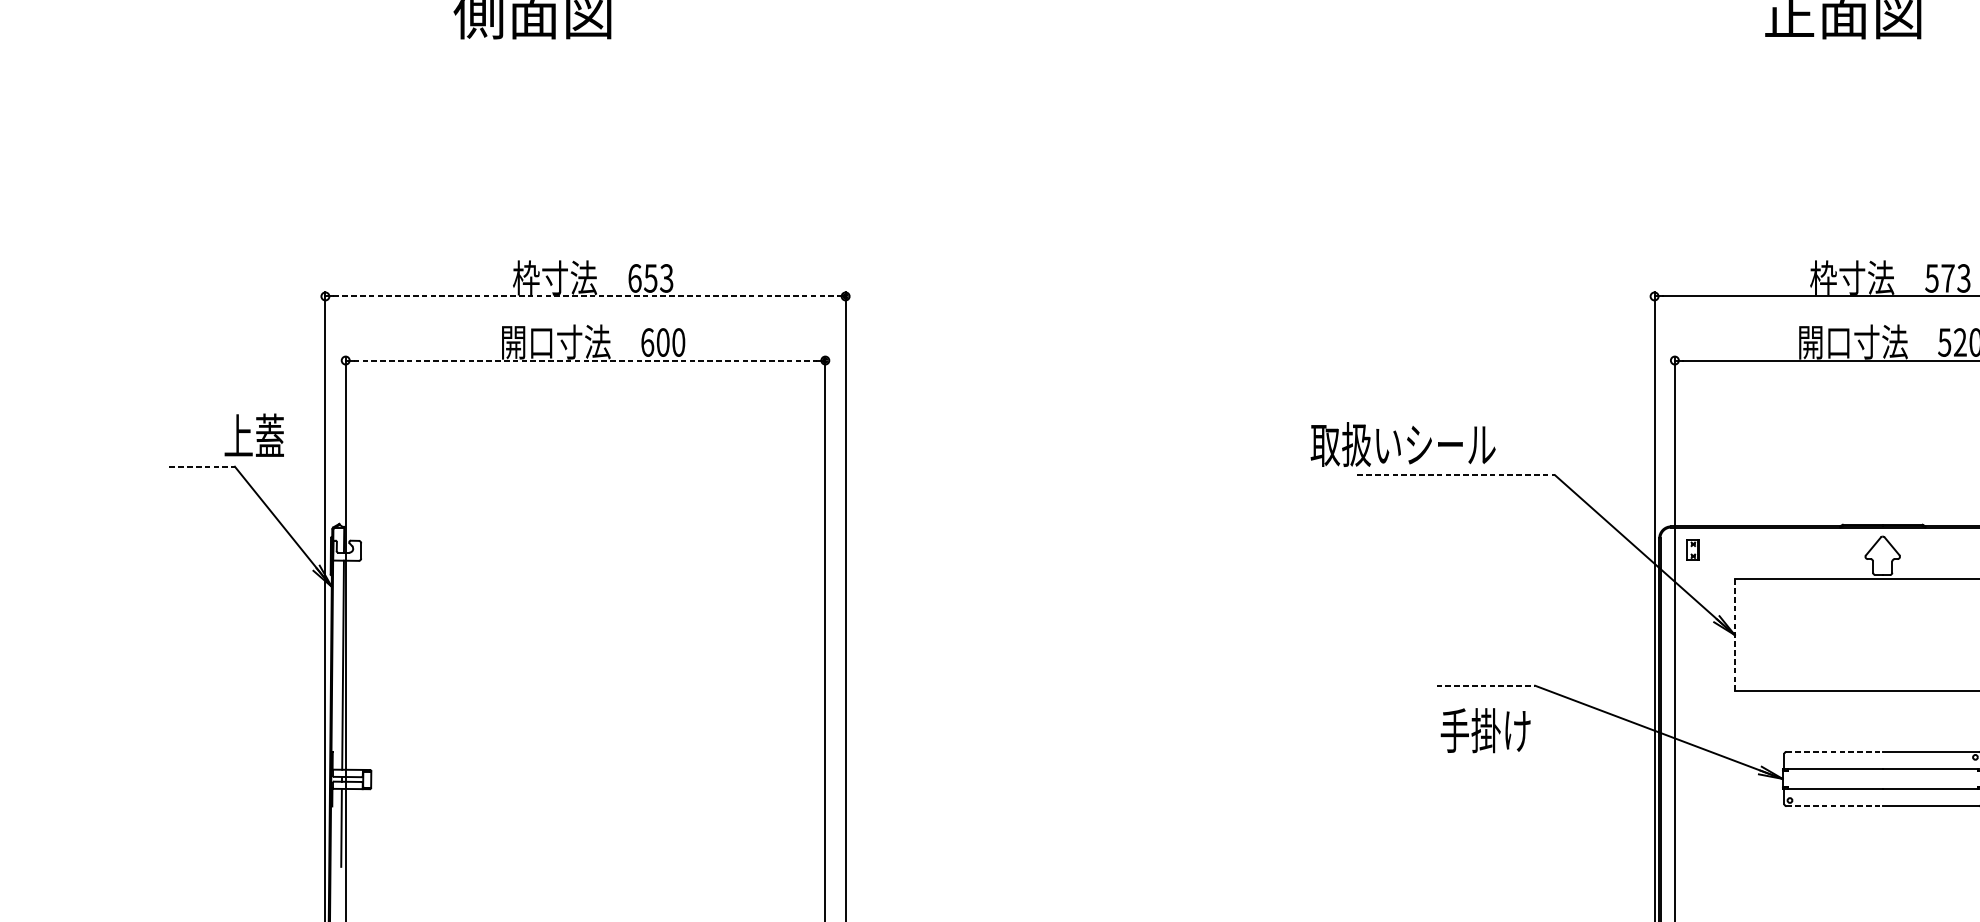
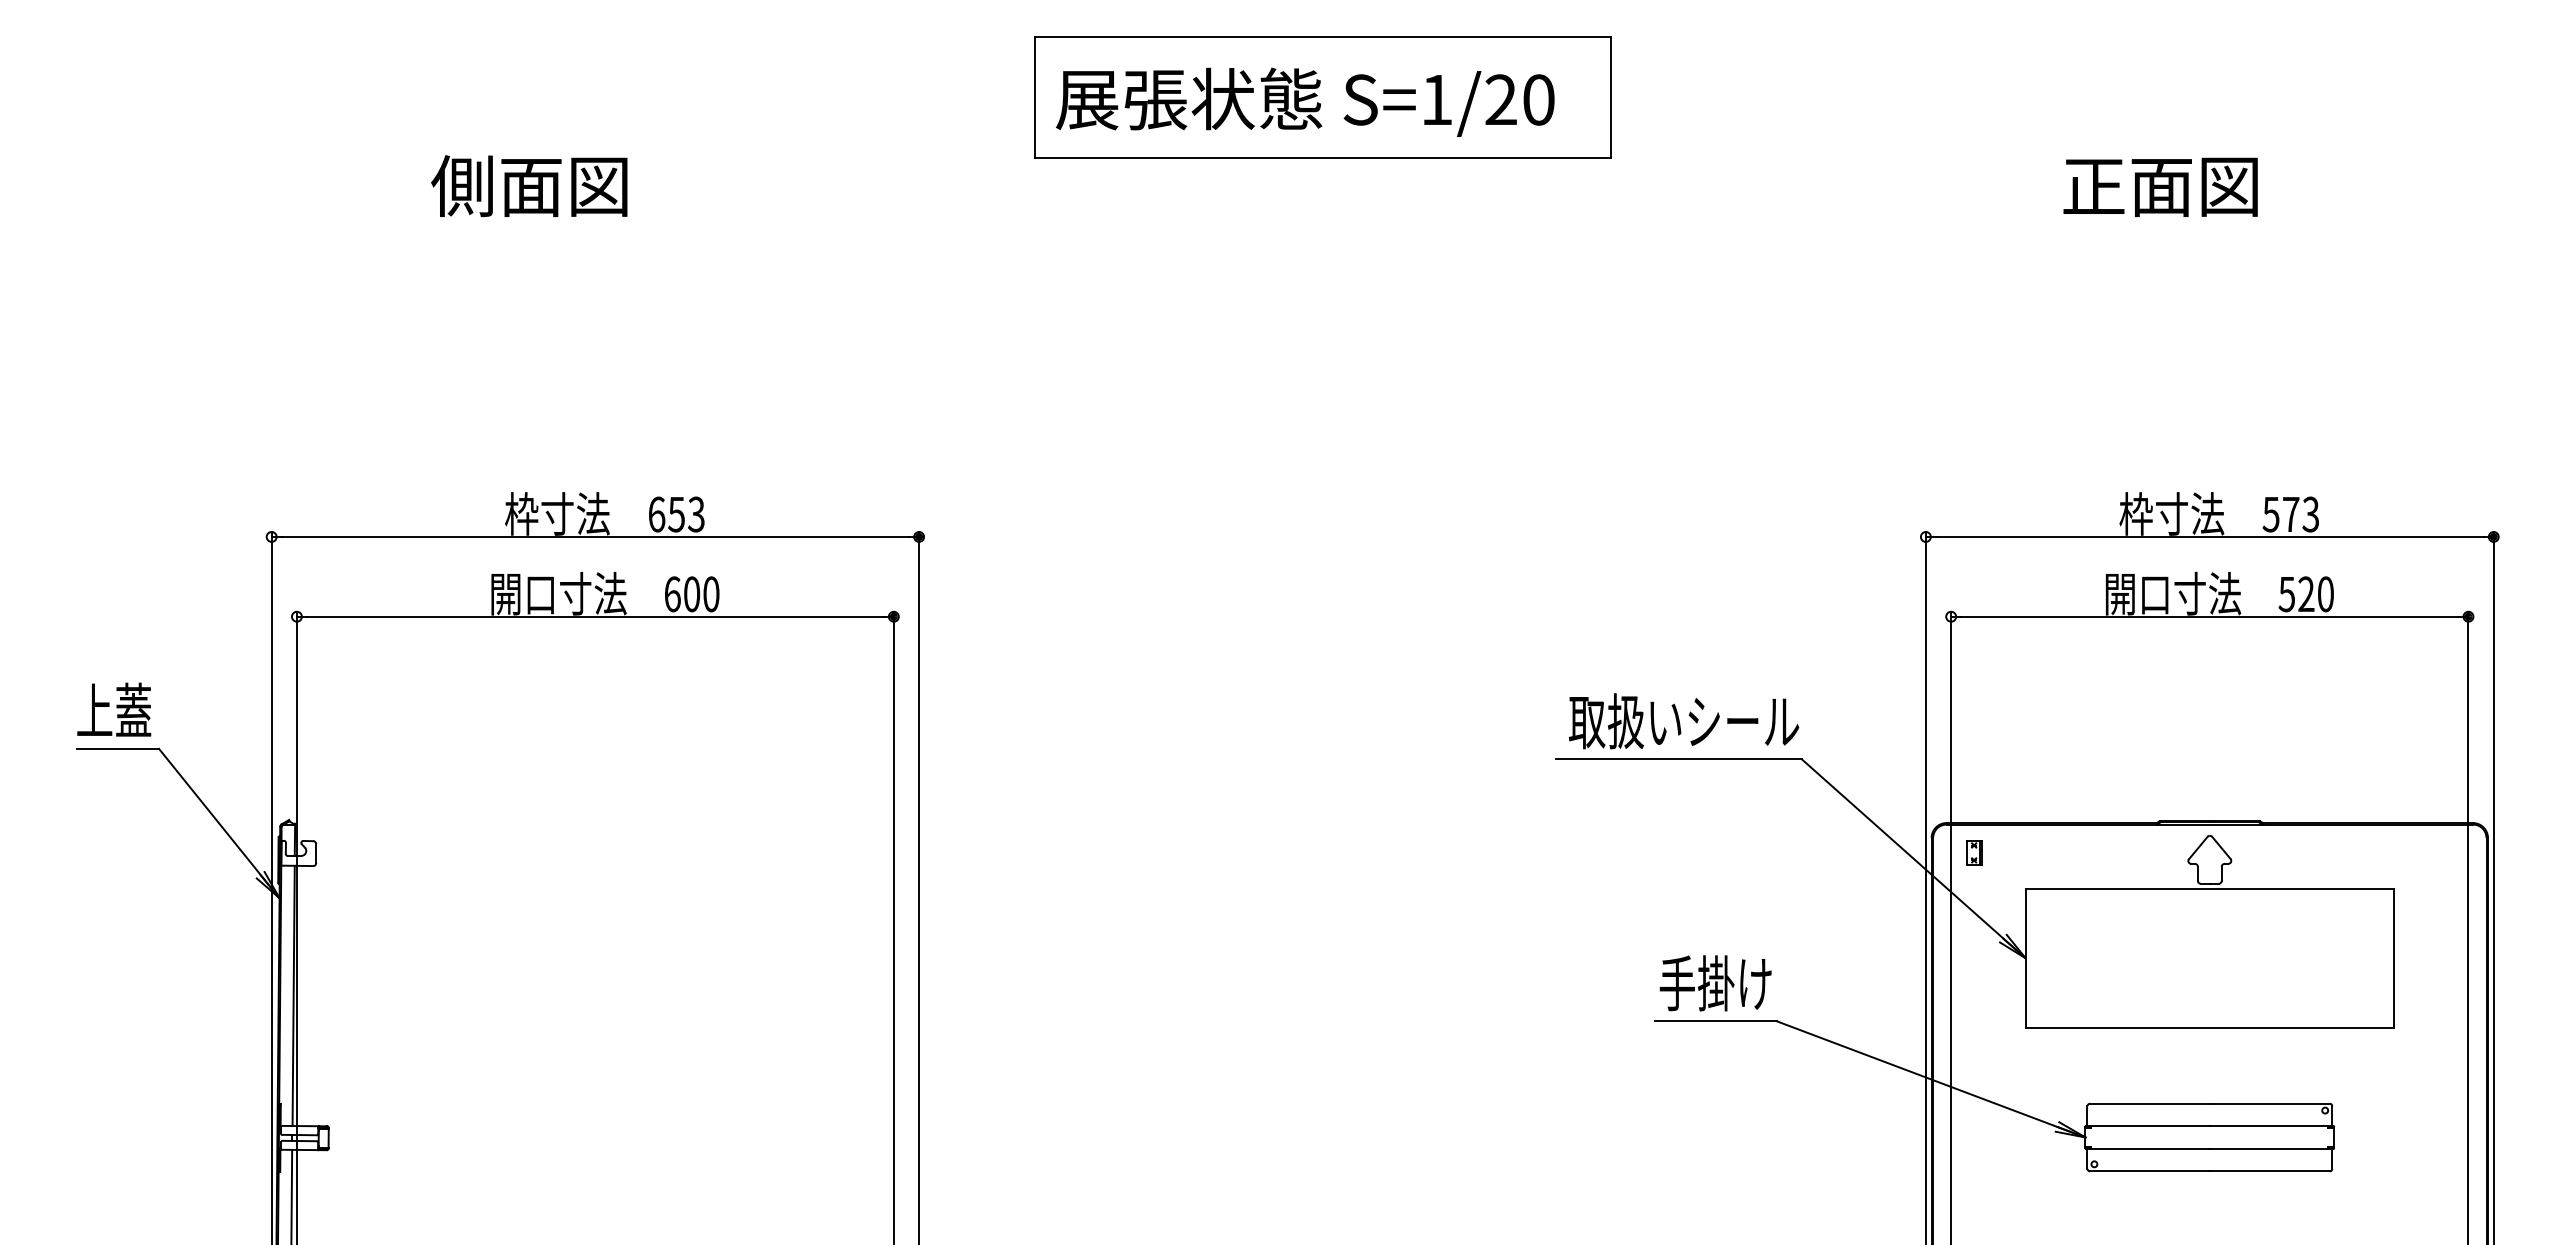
line: (585, 296) -> (595, 536), dashed -> solid
line: (585, 360) -> (595, 616), dashed -> solid
text: (254, 435) -> (114, 709), moved
text: (1402, 444) -> (1683, 721), moved
line: (202, 466) -> (118, 748), dashed -> solid
line: (1456, 475) -> (1679, 759), dashed -> solid
line: (1734, 635) -> (2025, 958), dashed -> solid
line: (1486, 685) -> (1716, 1021), dashed -> solid
text: (1485, 730) -> (1715, 983), moved
line: (1834, 751) -> (2149, 1103), dashed -> solid
line: (1834, 806) -> (2149, 1171), dashed -> solid

